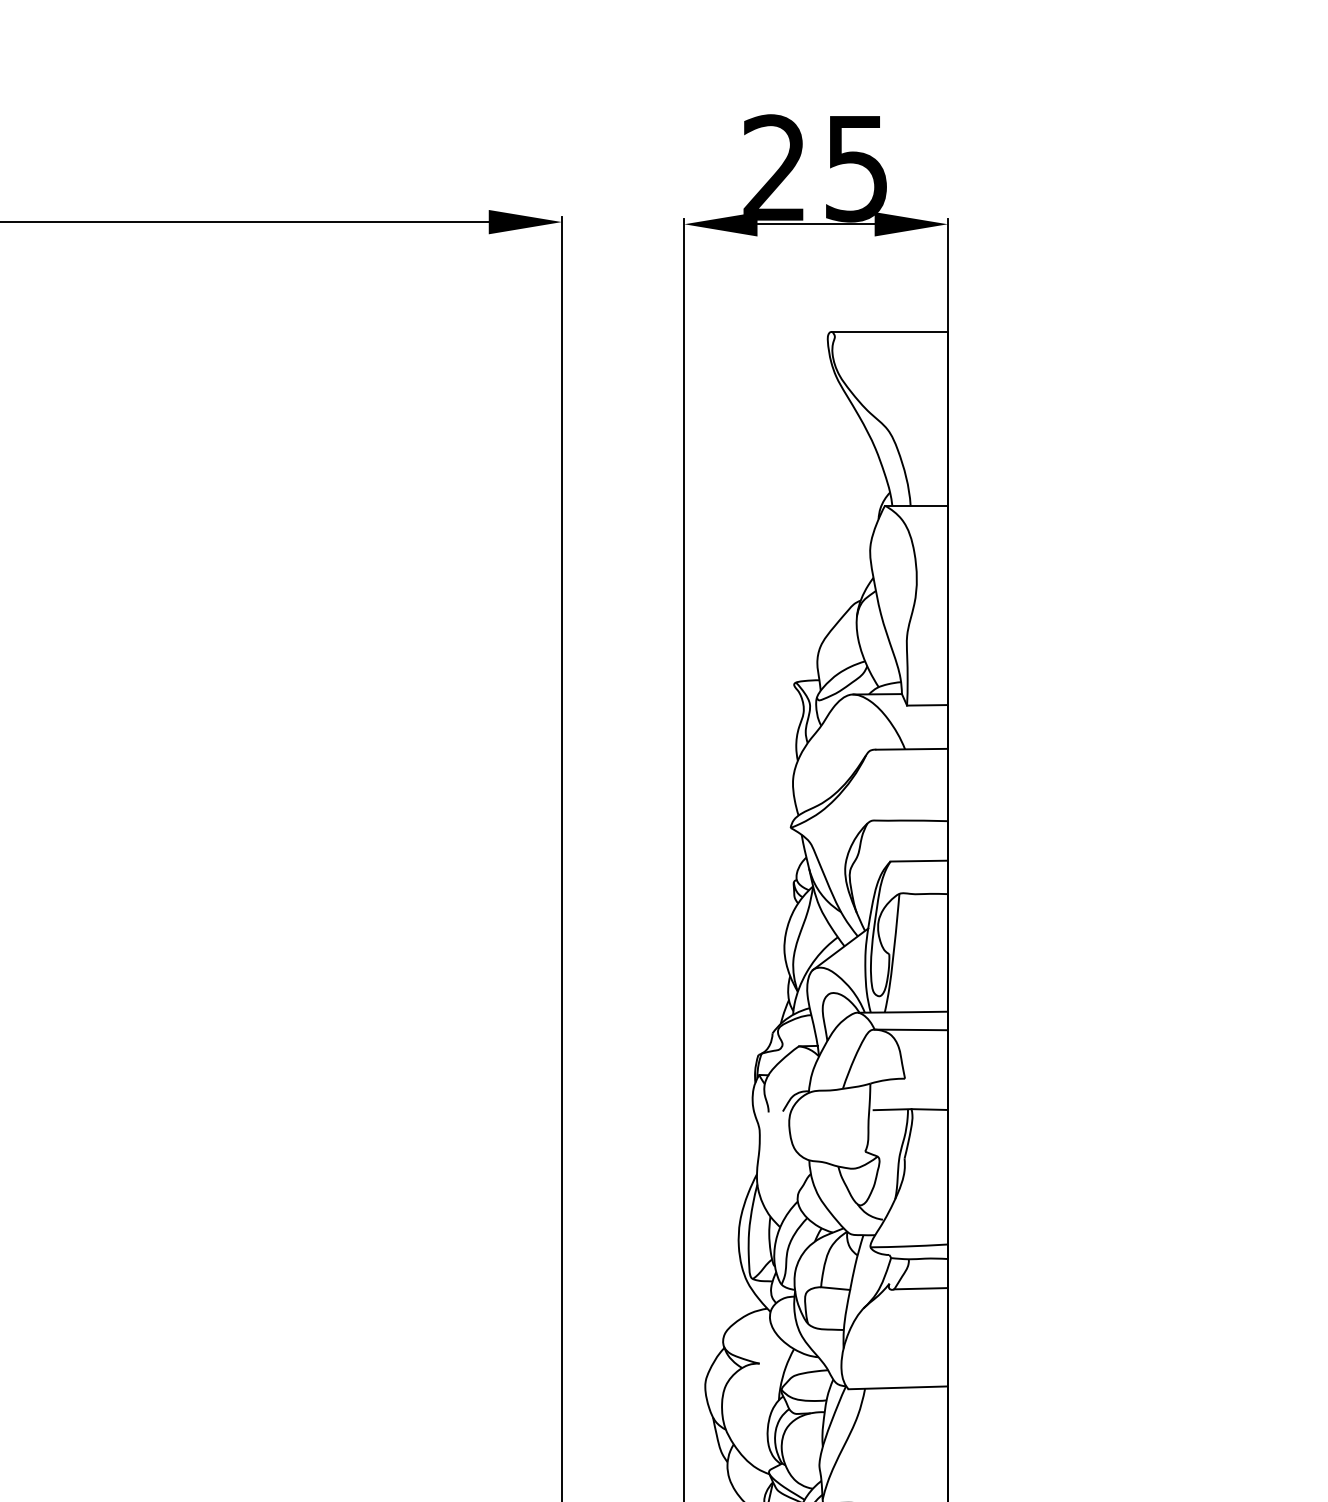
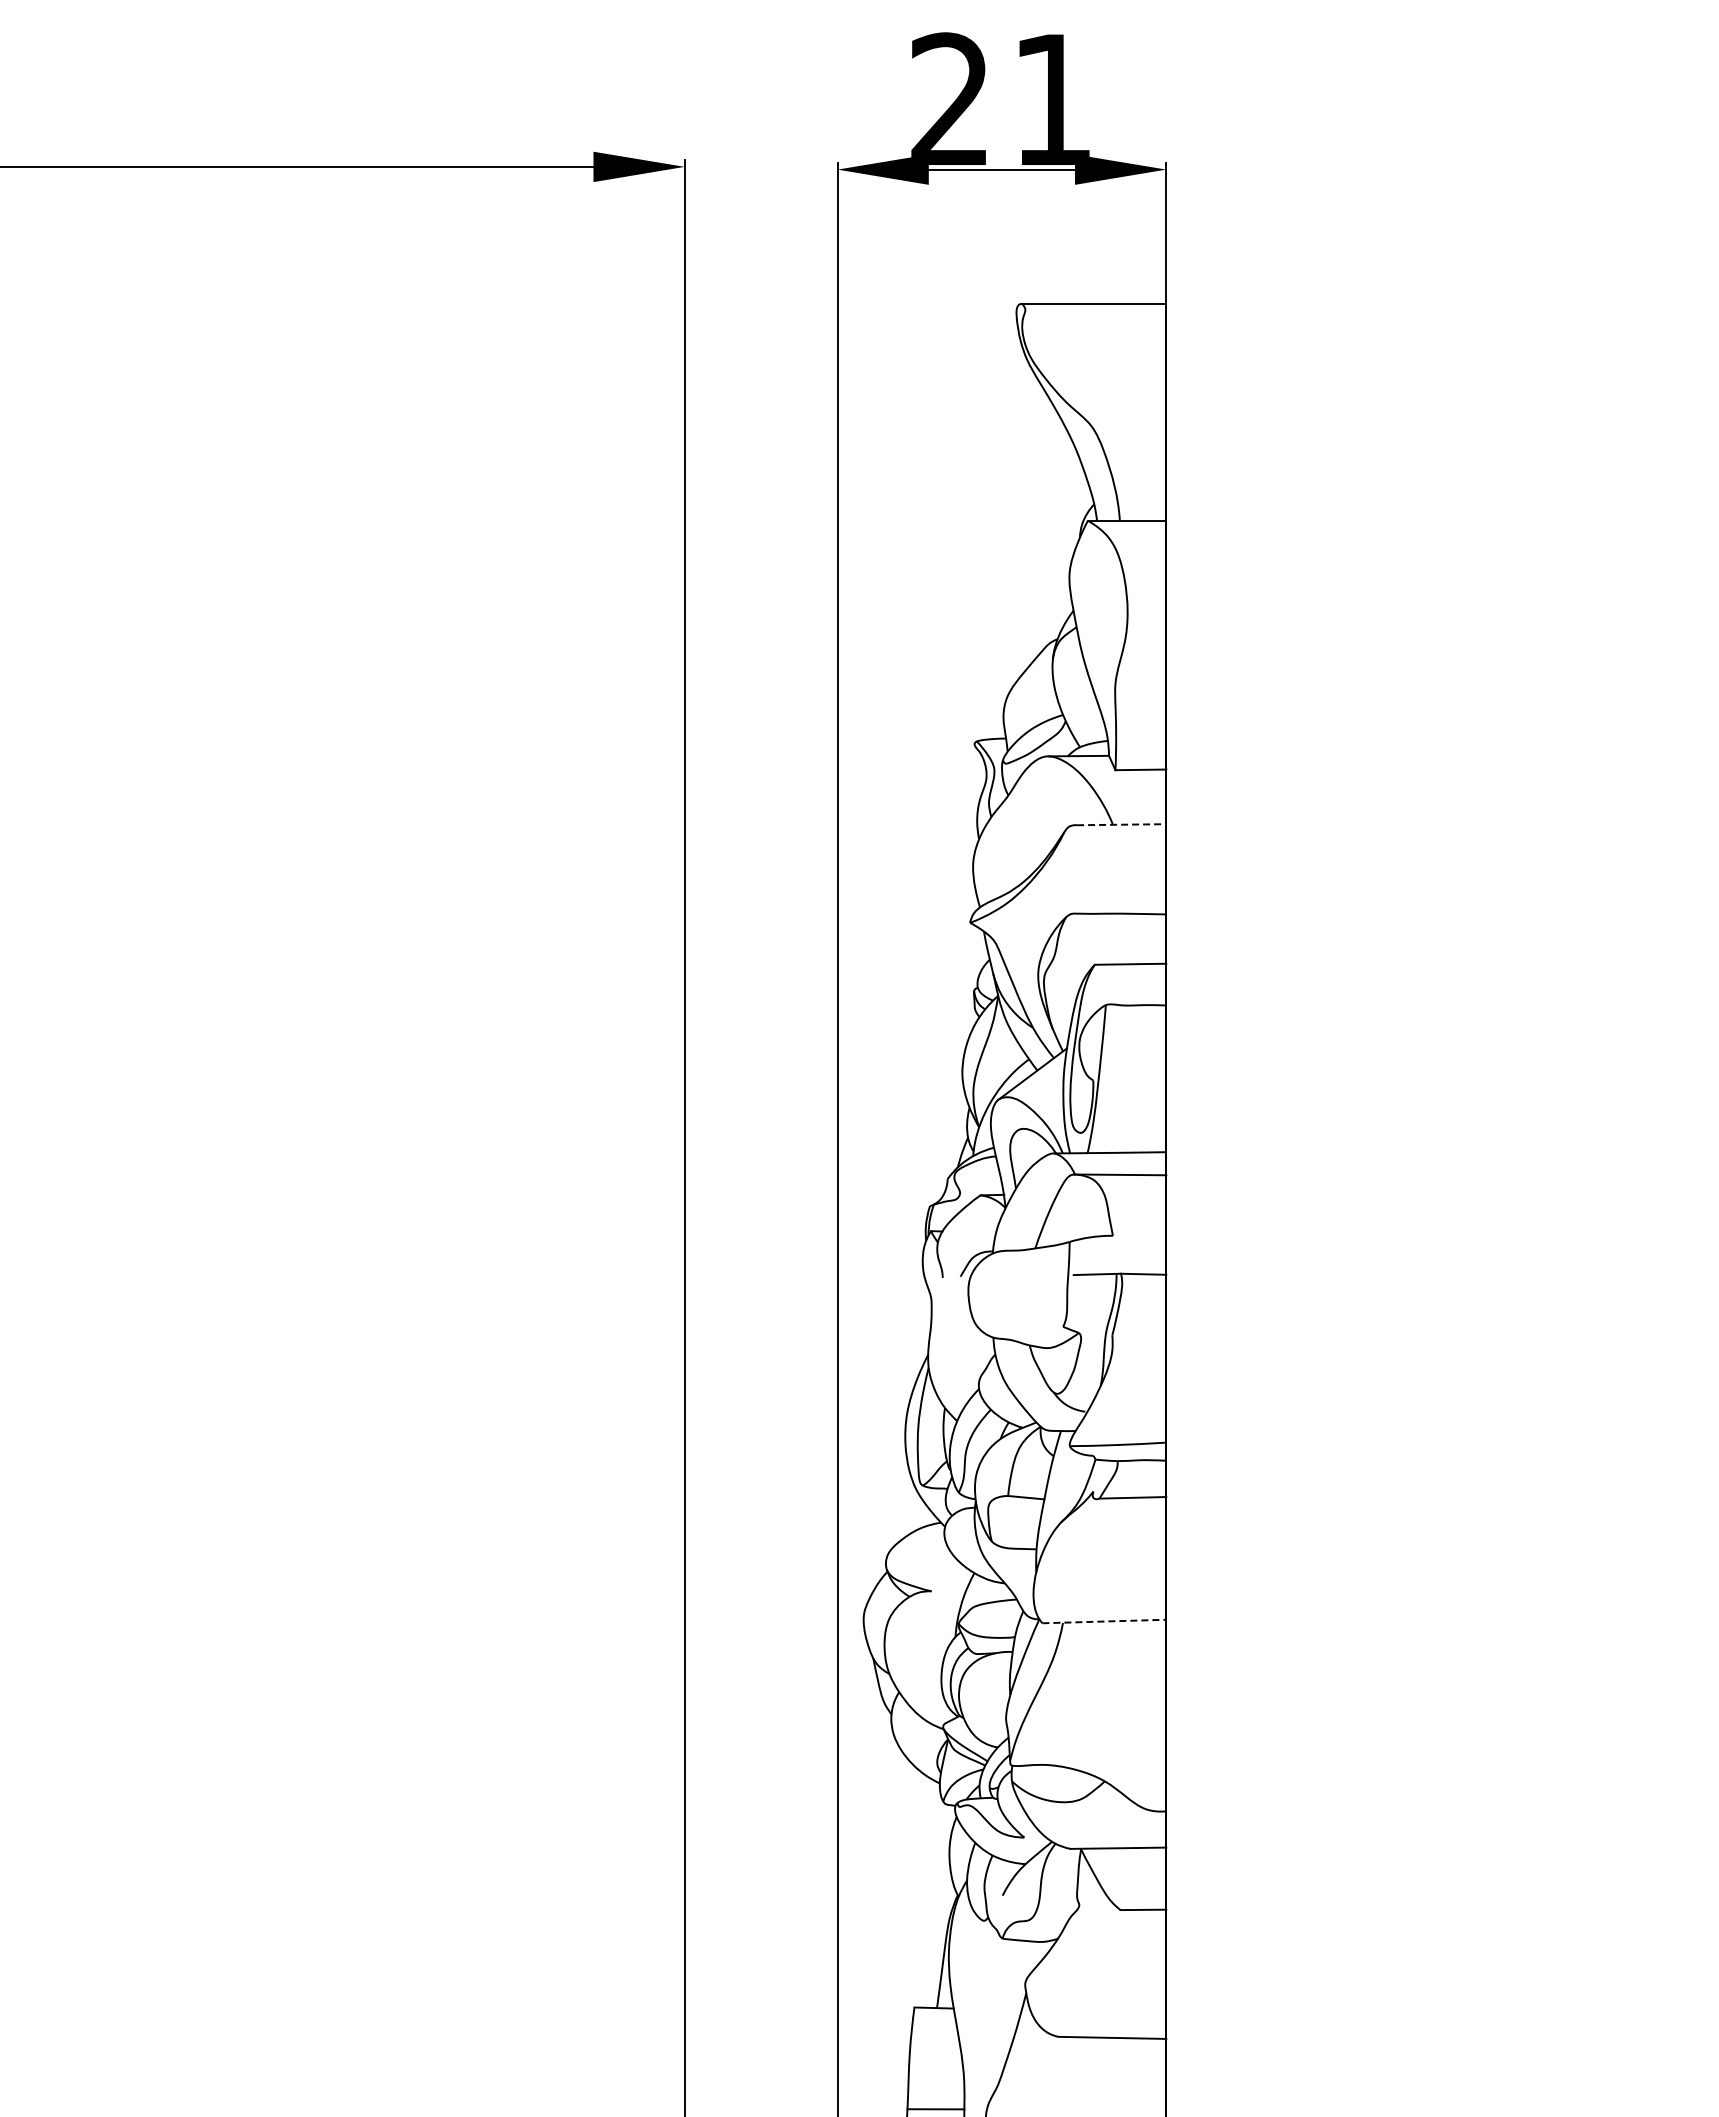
text: (856, 168) -> (1052, 100), 25 -> 21
line: (911, 749) -> (1121, 824), solid -> dashed
line: (898, 1387) -> (1104, 1621), solid -> dashed

